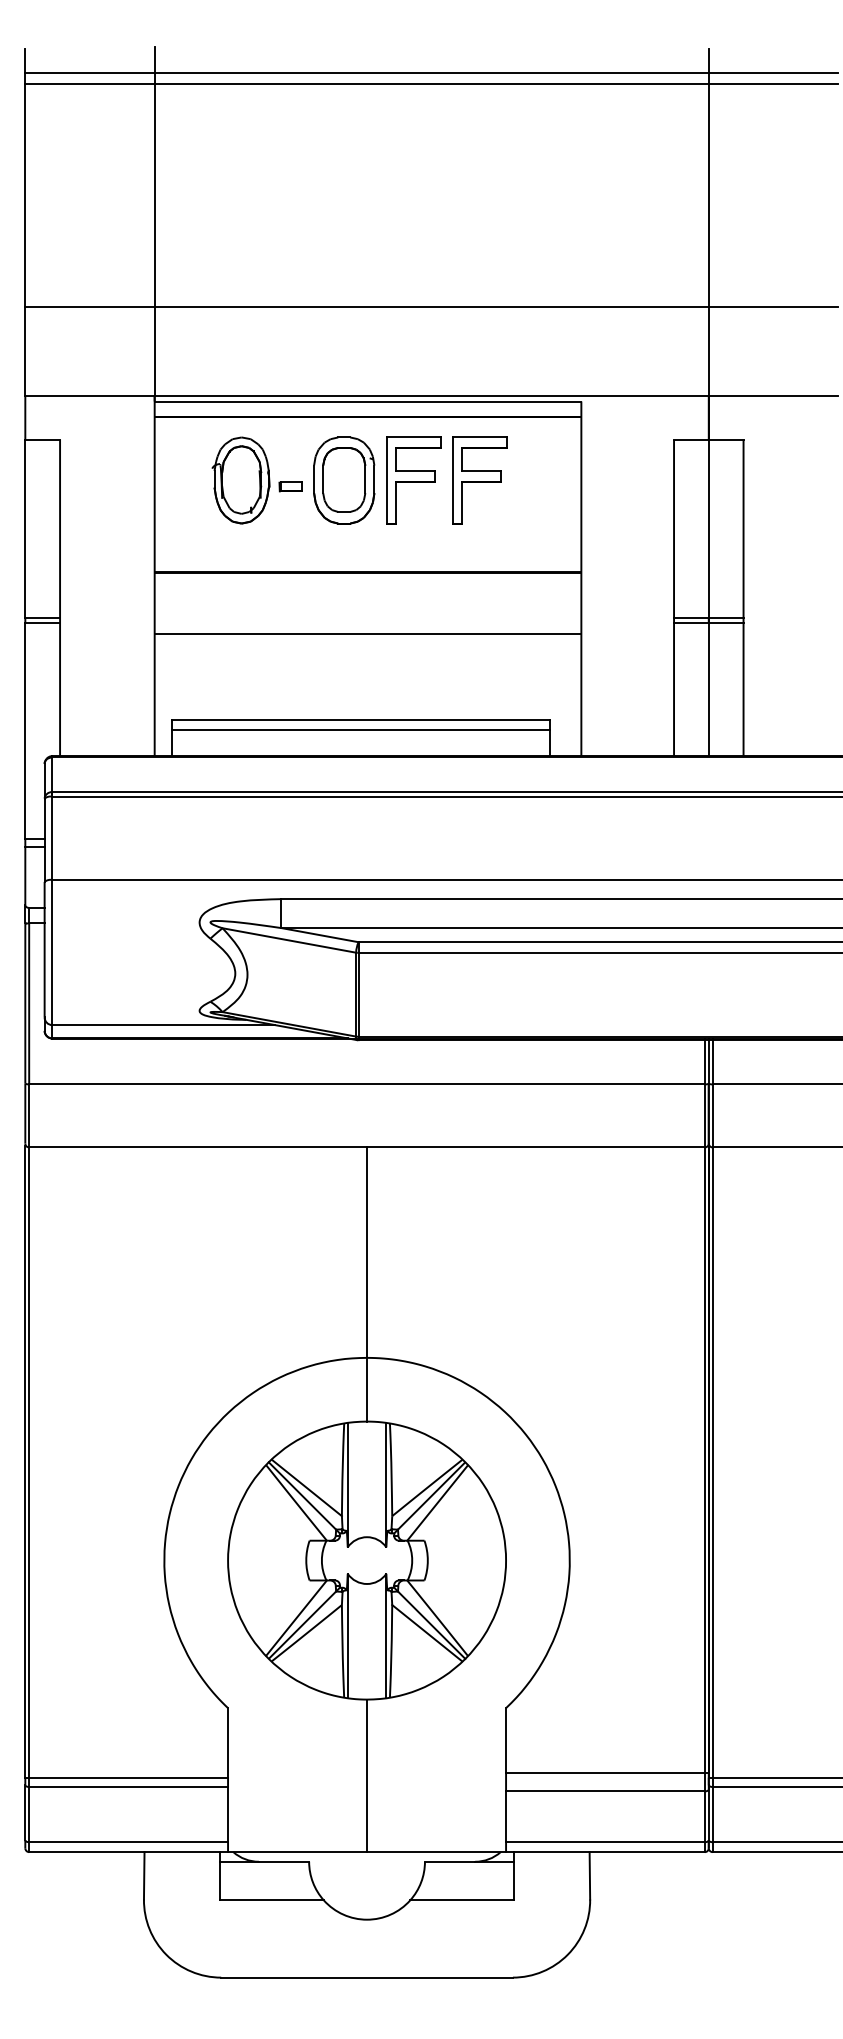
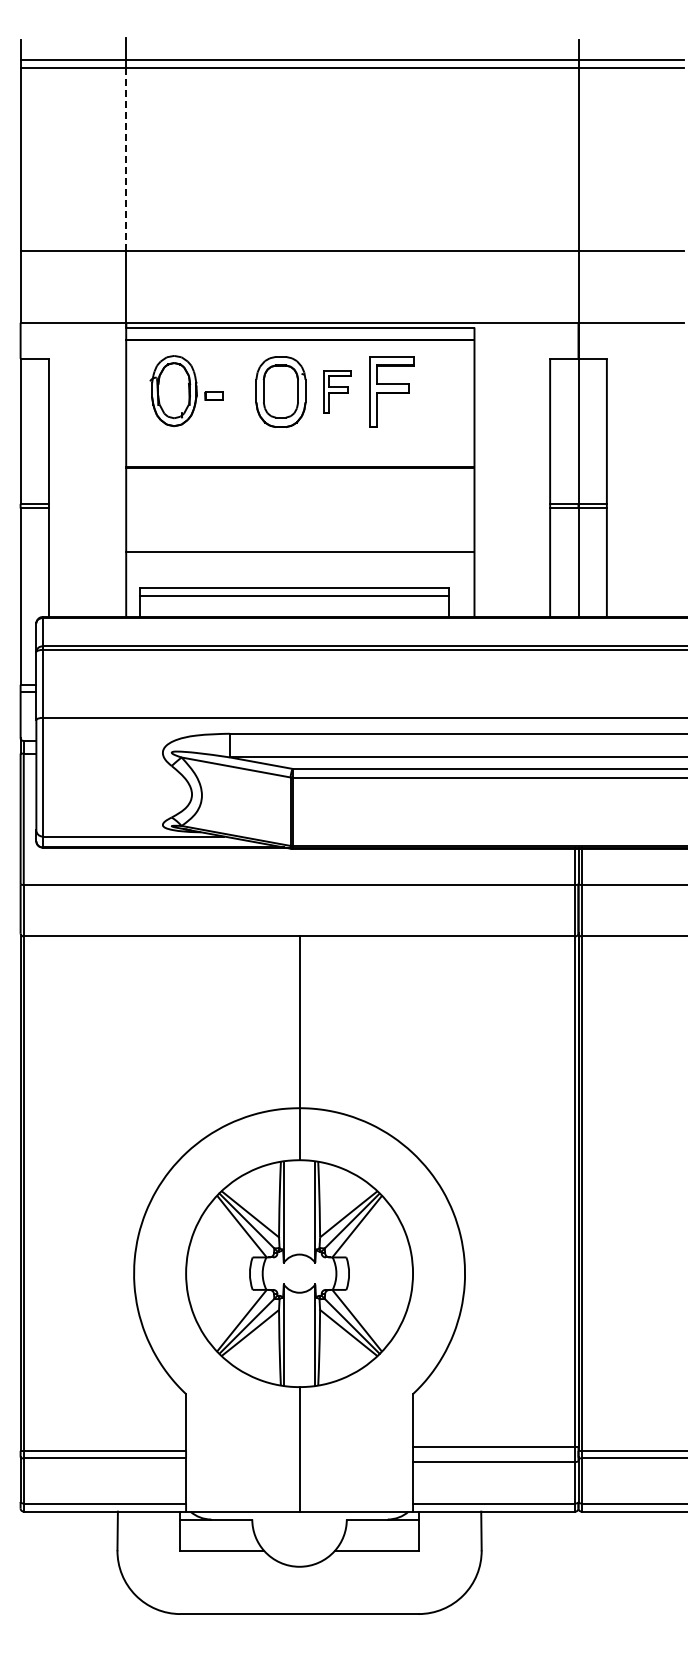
line: (155, 194) -> (126, 158), solid -> dashed
part: (413, 479) -> (337, 391), size x0.6
part: (256, 481) -> (186, 391), moved
line: (368, 634) -> (300, 552), moved

